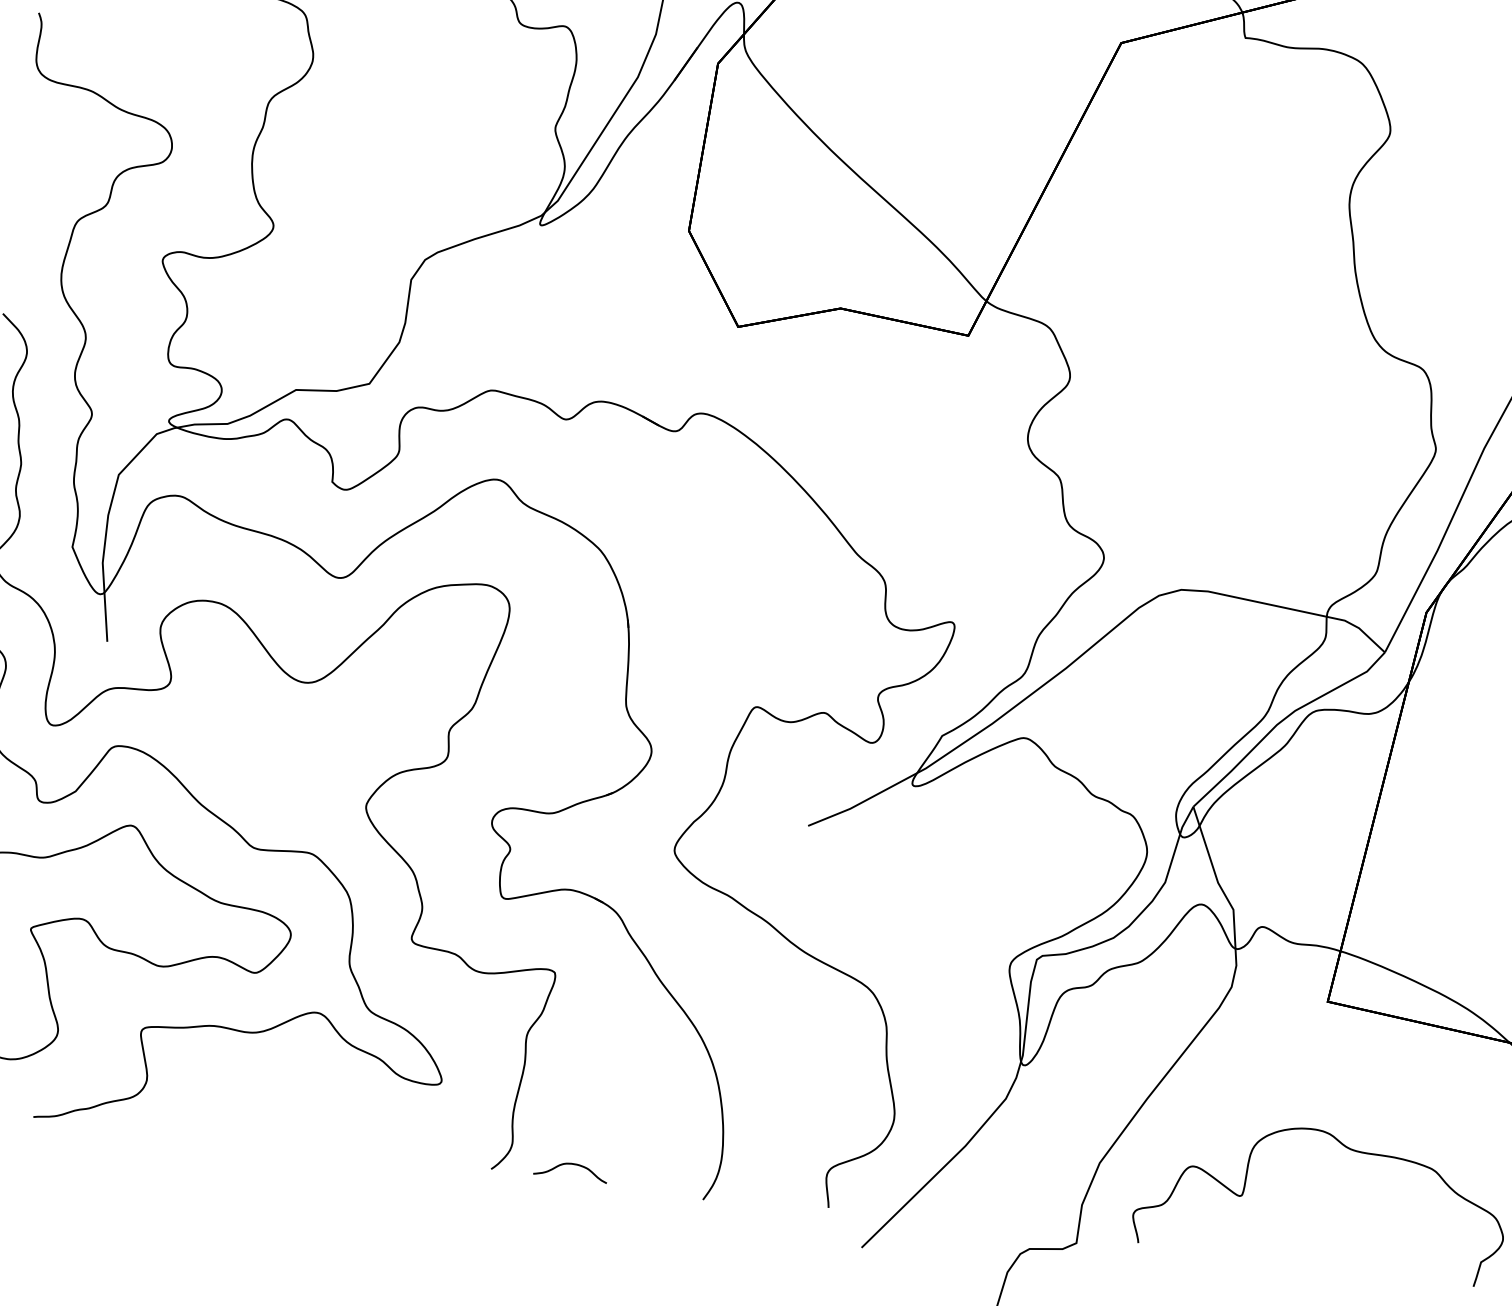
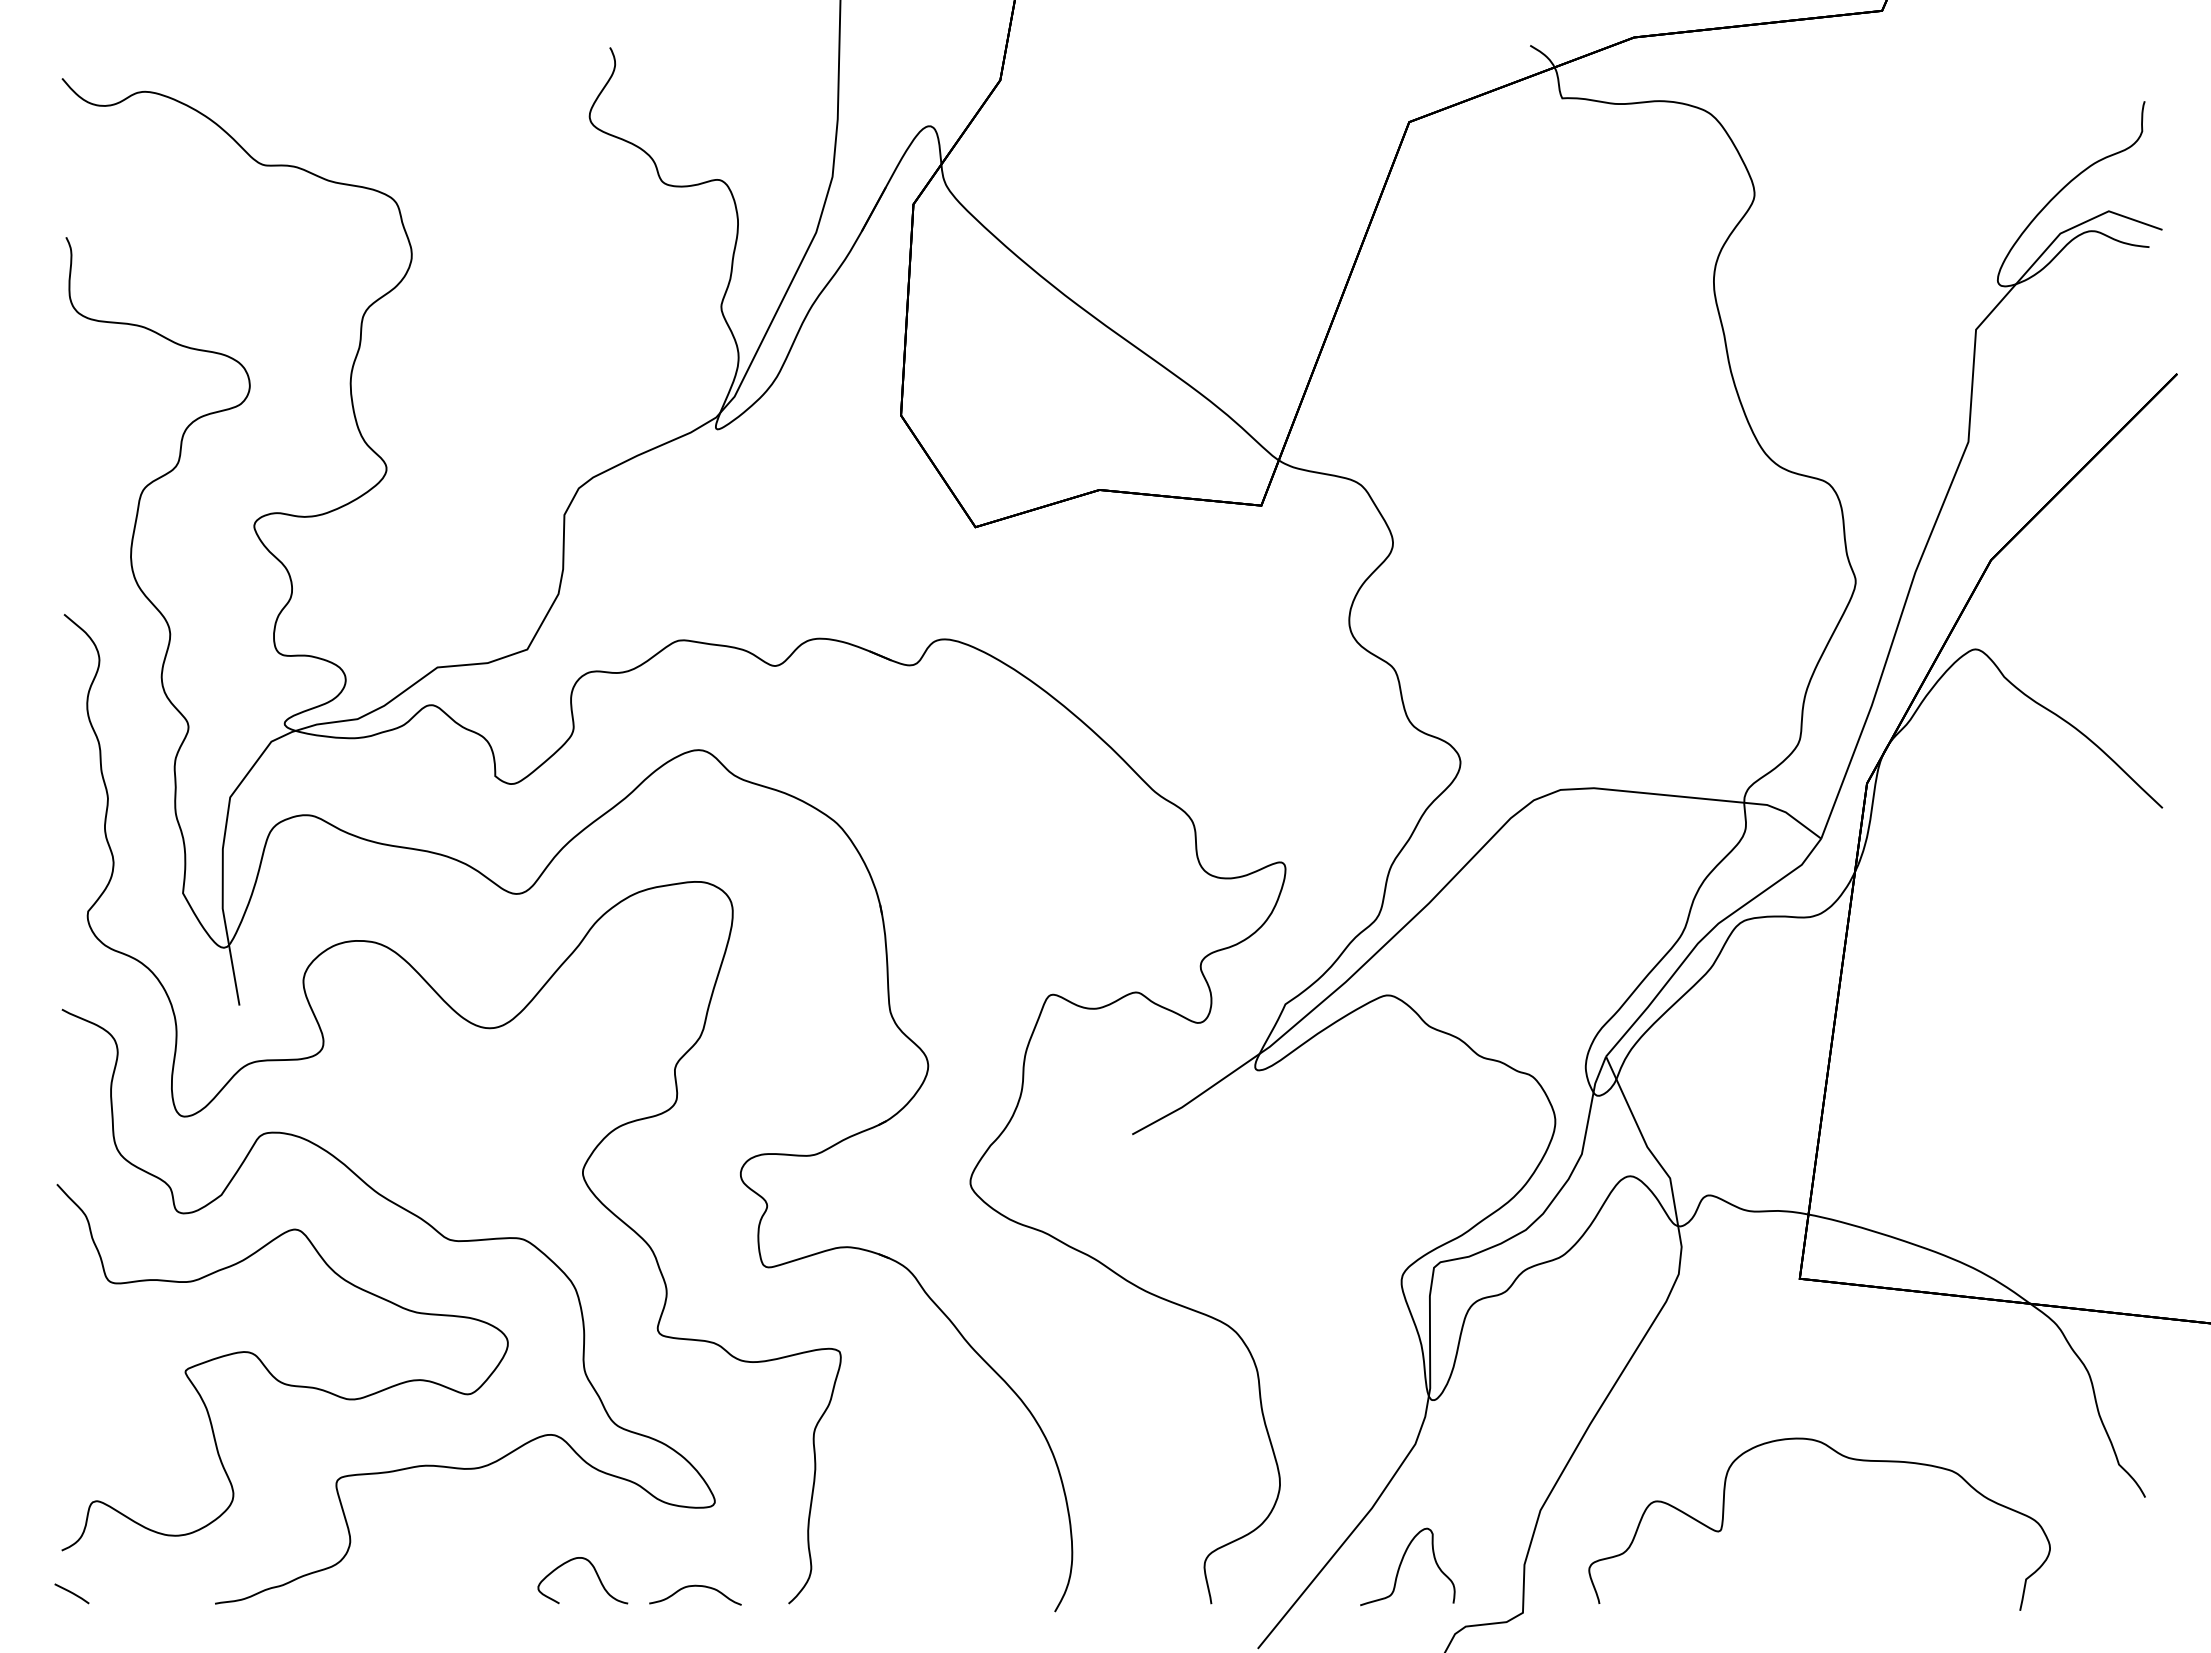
curve: (339, 1127) -> (595, 1573), added
curve: (571, 1164) -> (695, 1586), moved
curve: (983, 1193) -> (1401, 1564), added

